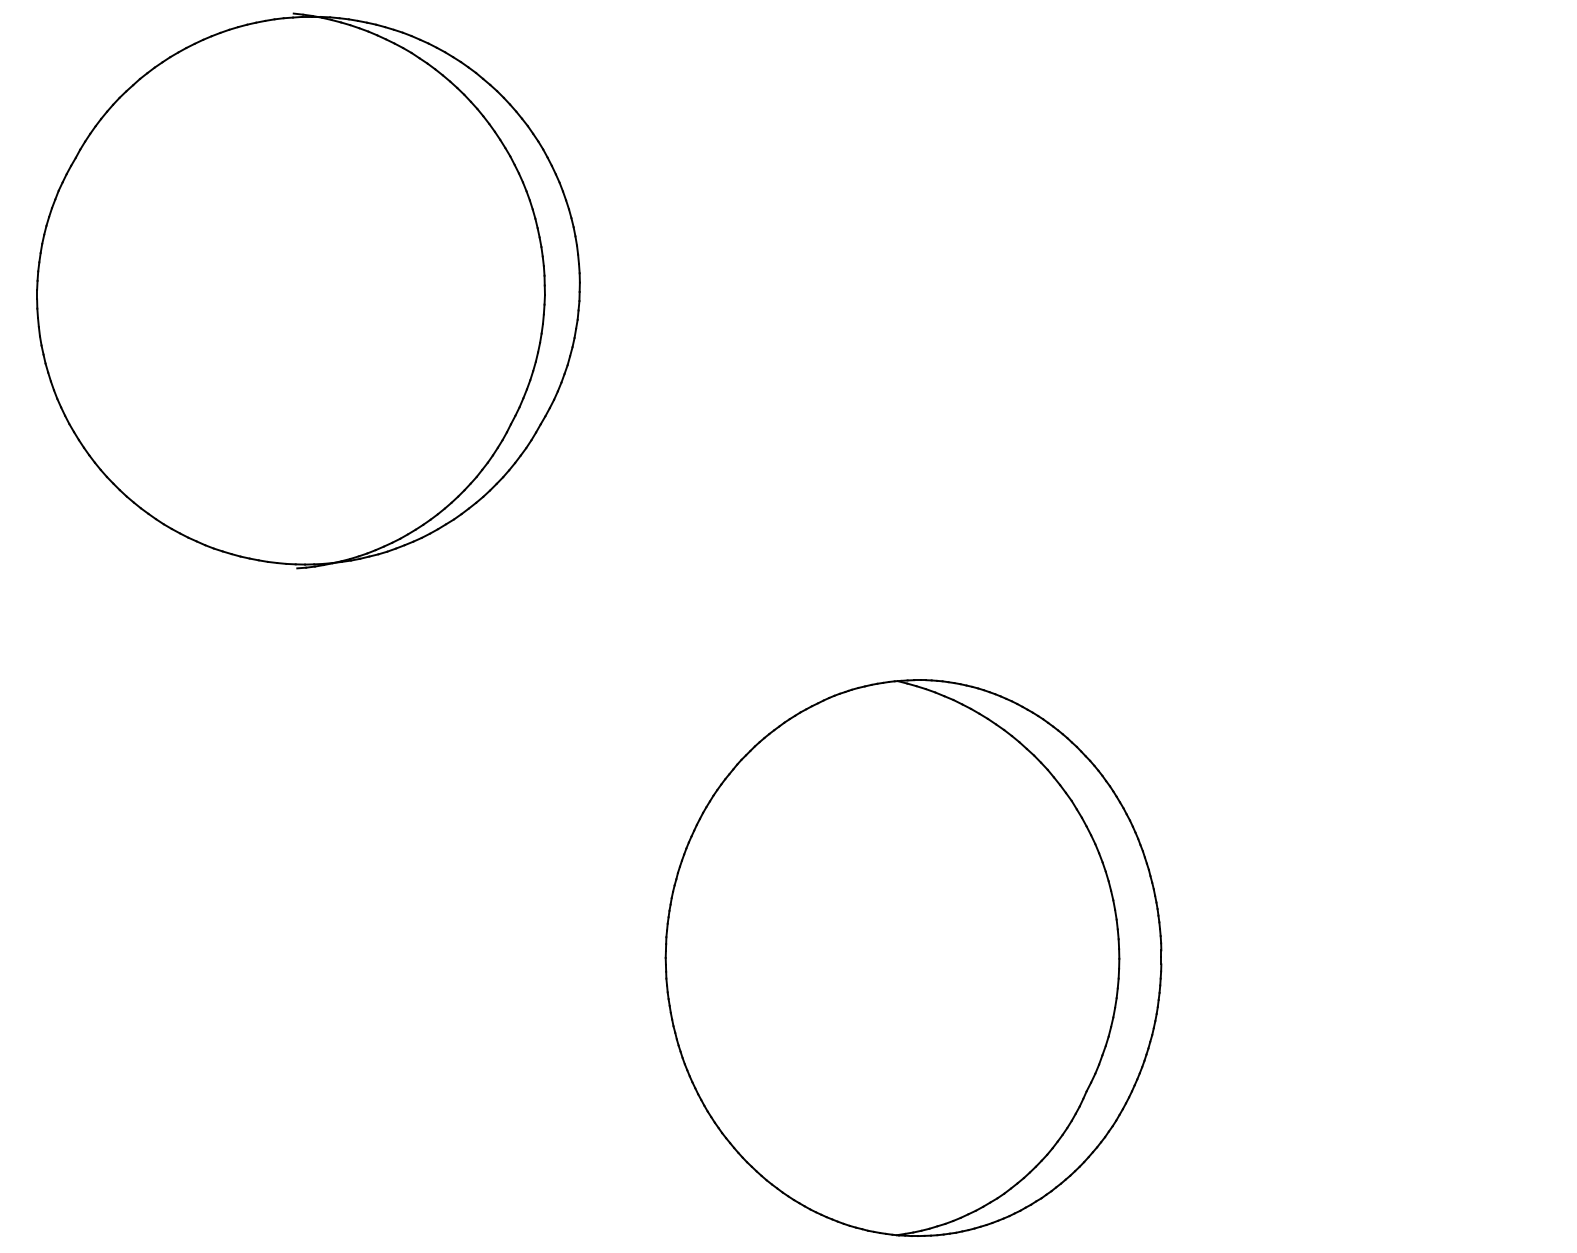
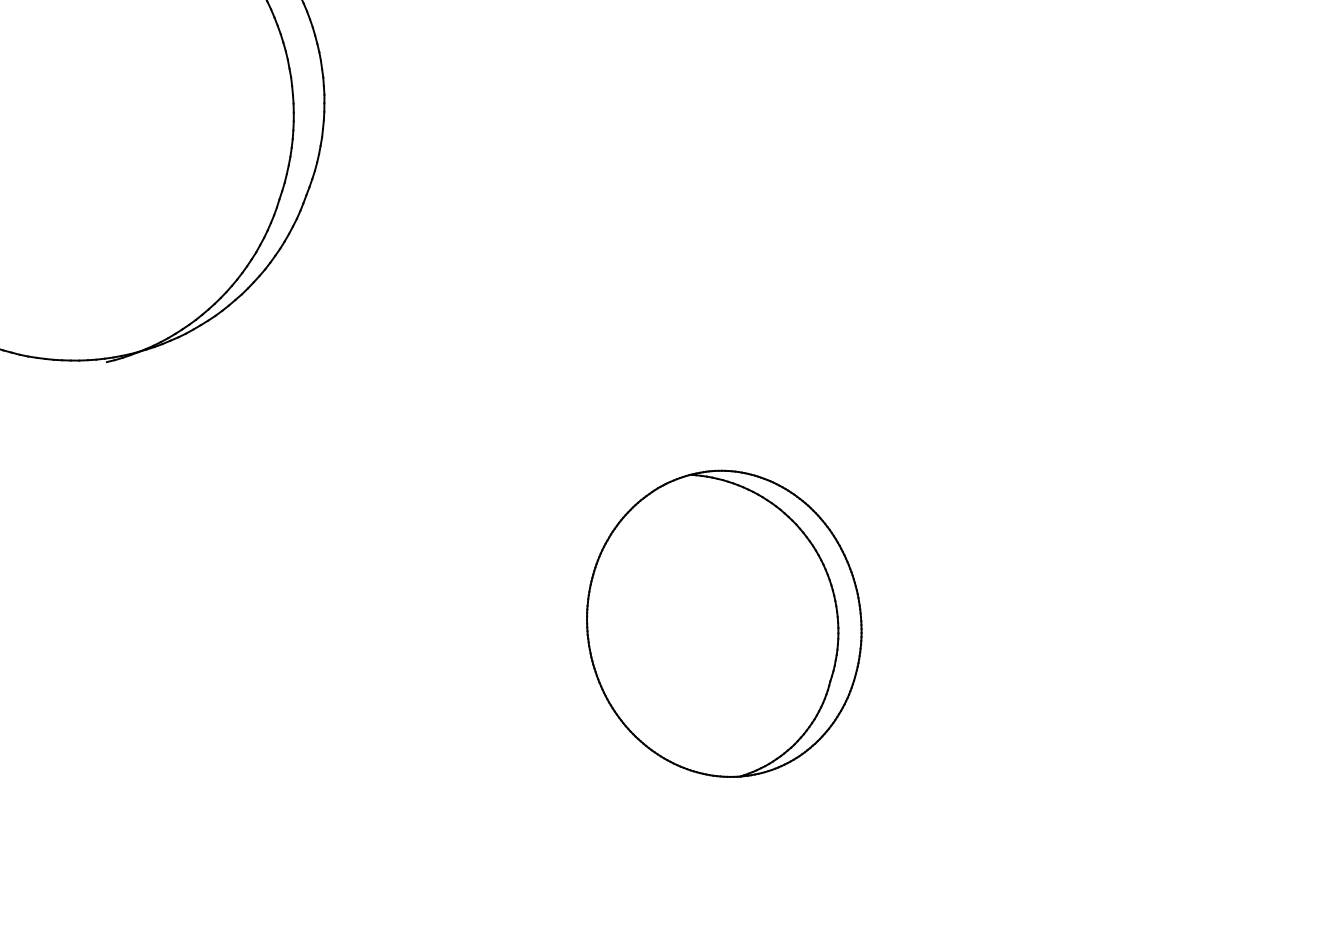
part: (913, 957) -> (724, 623), size x0.6

